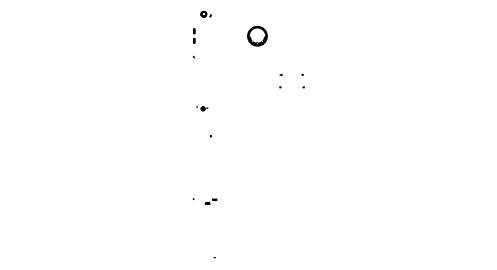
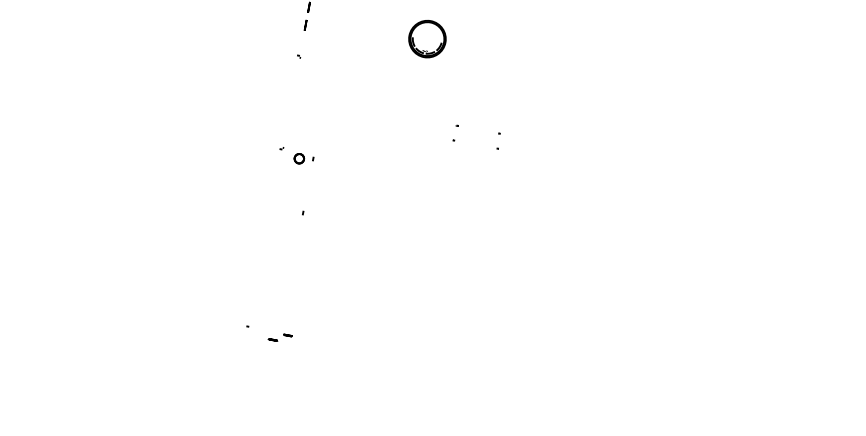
part: (280, 81) -> (455, 133), size x0.62
part: (303, 81) -> (498, 141), size x0.62
part: (201, 108) -> (295, 156), size x1.67

